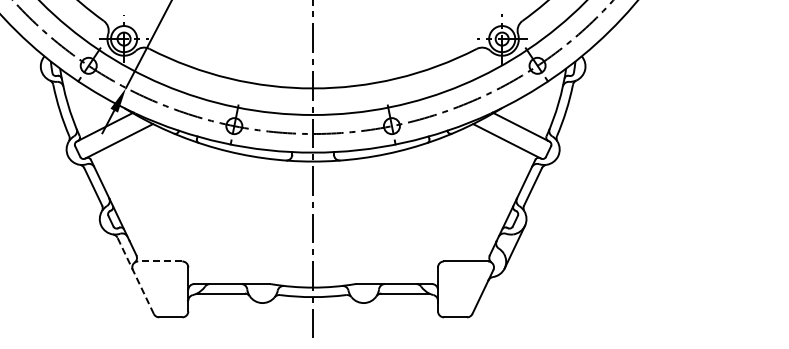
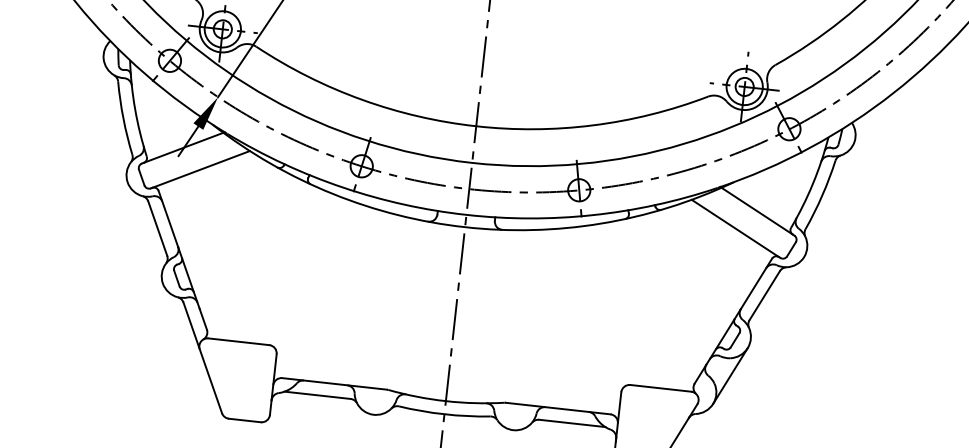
line: (159, 261) -> (237, 341), dashed -> solid
line: (135, 275) -> (202, 357), dashed -> solid

